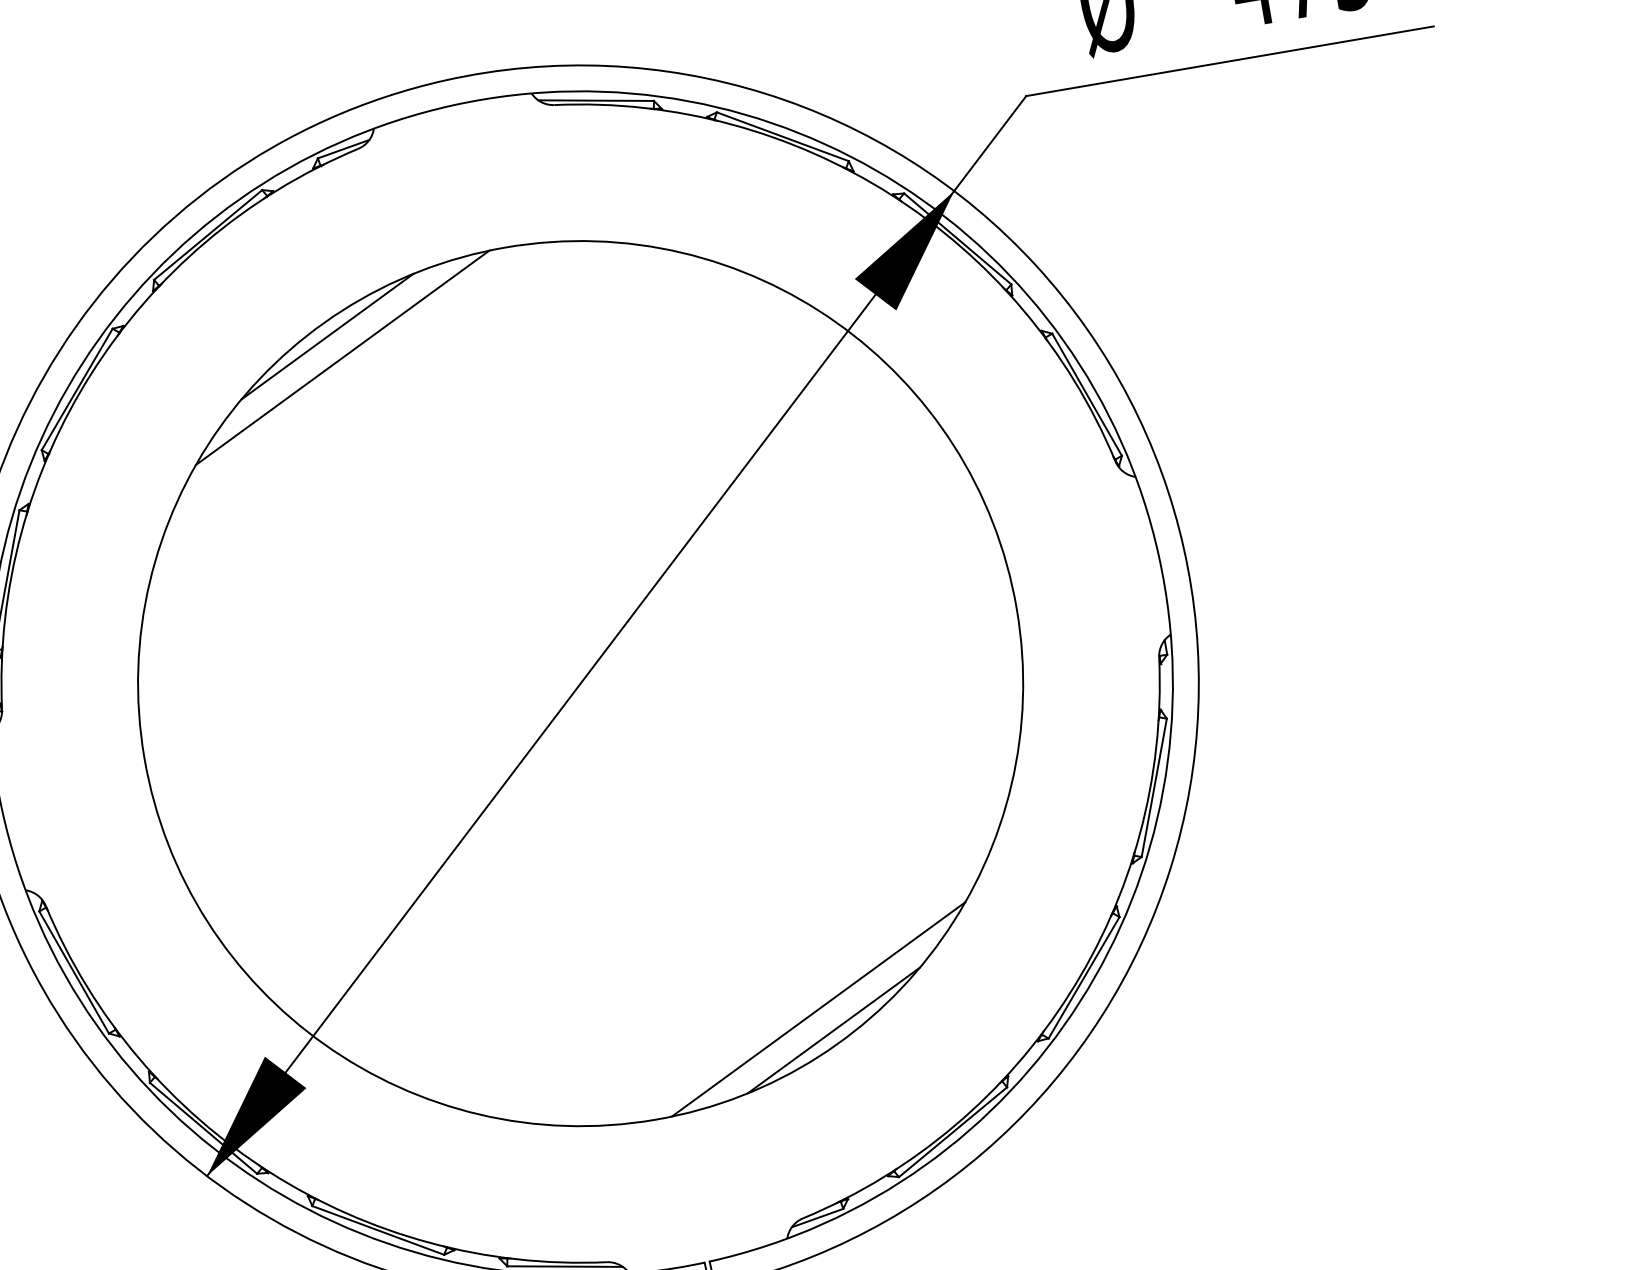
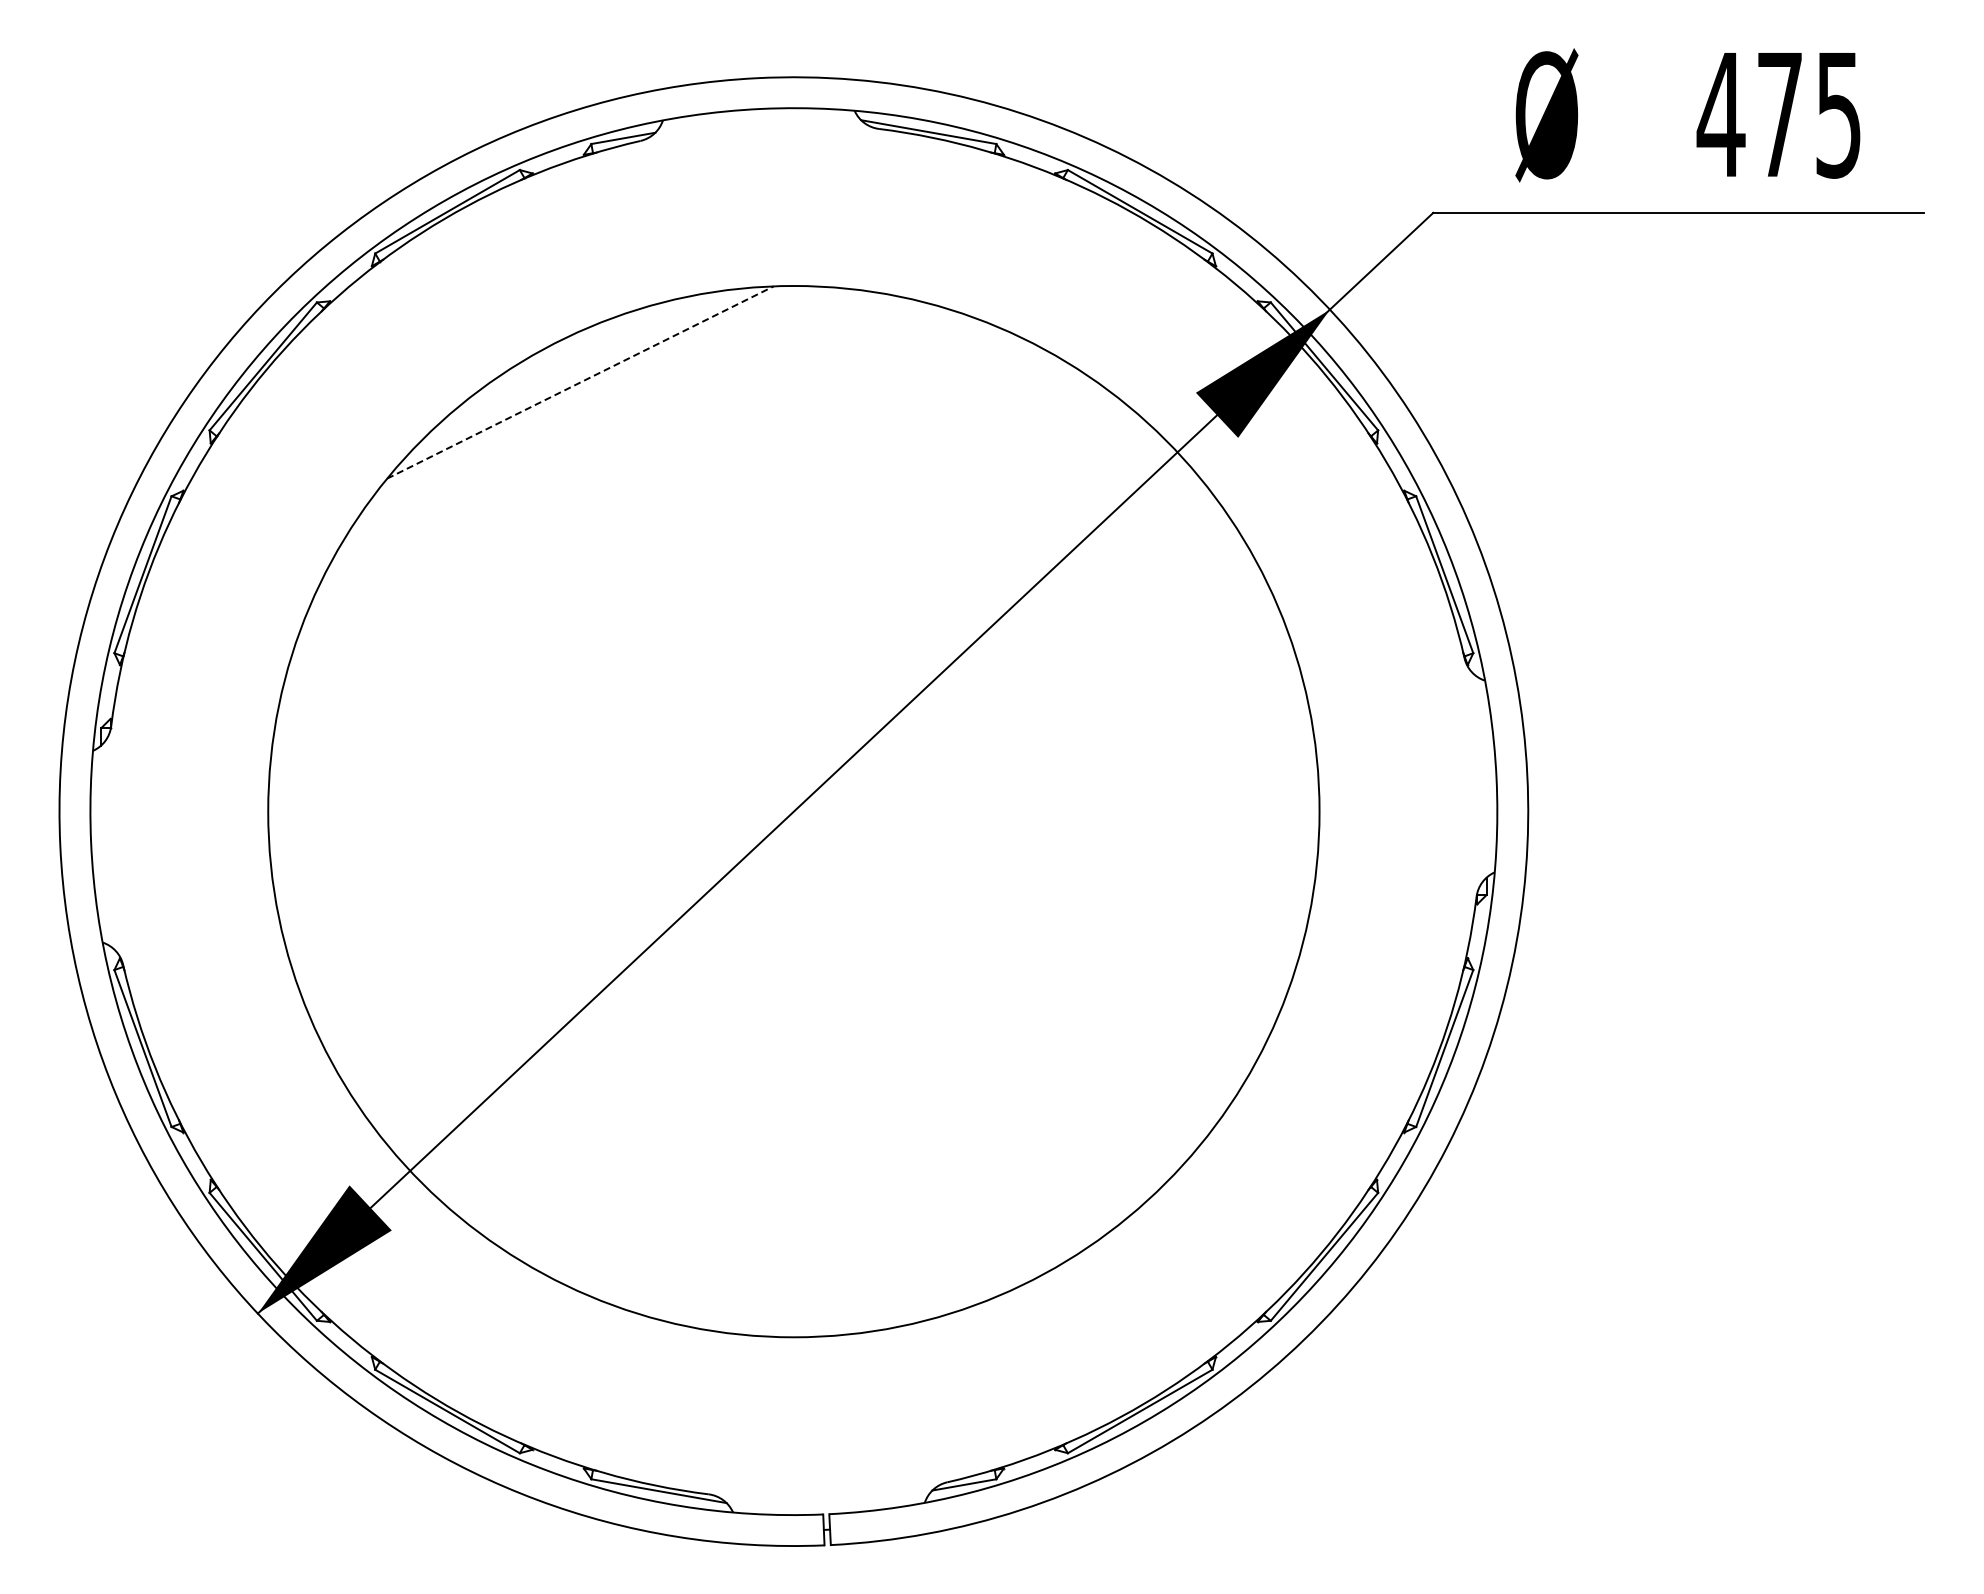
line: (327, 336) -> (566, 354), removed
line: (342, 357) -> (580, 382), solid -> dashed
line: (818, 1009) -> (1007, 1240), removed
line: (833, 1030) -> (1020, 1268), removed

